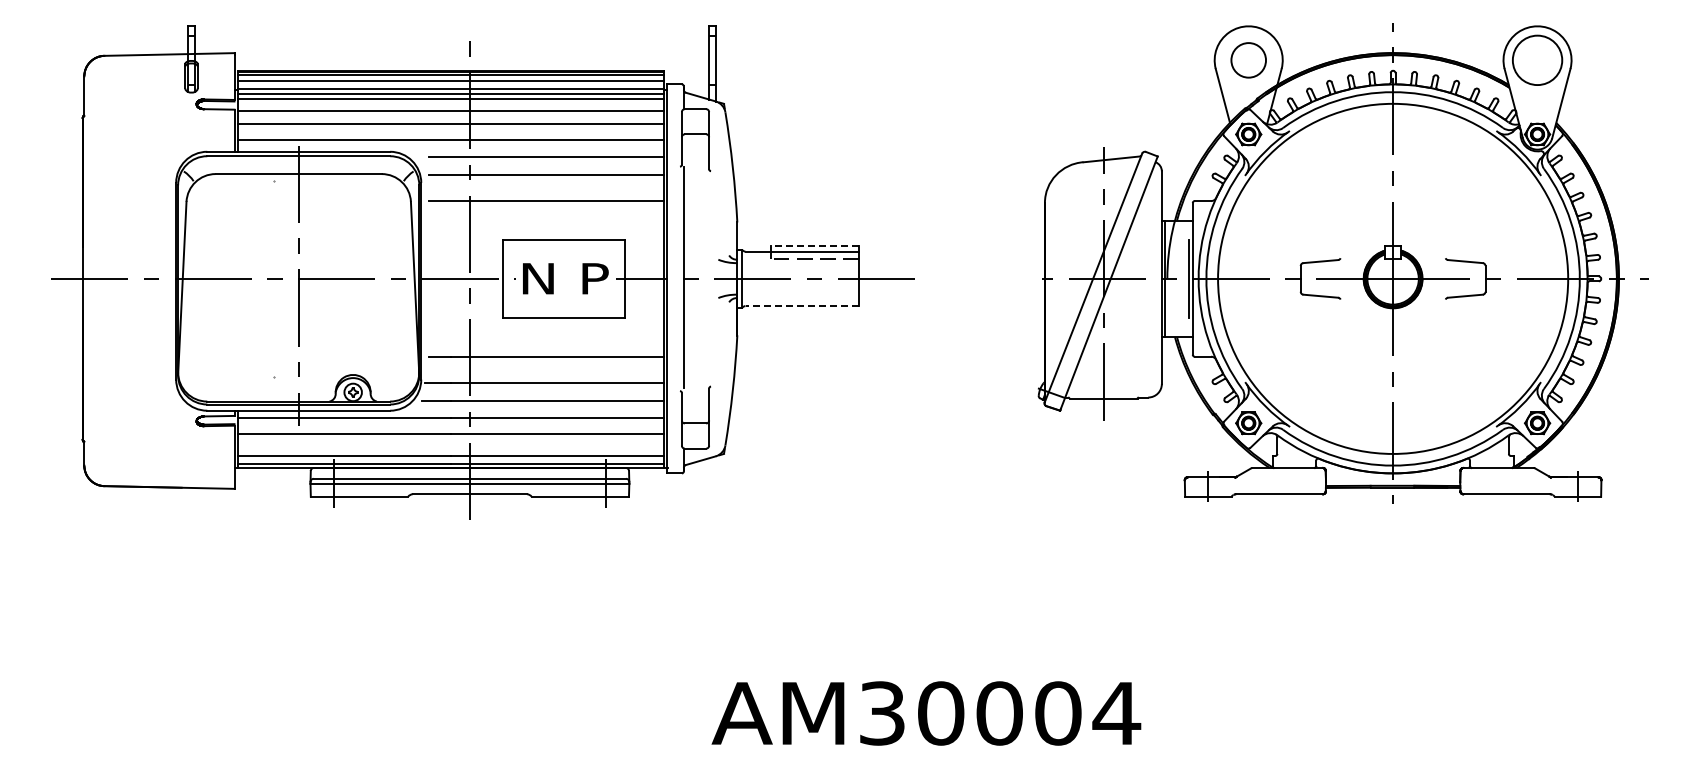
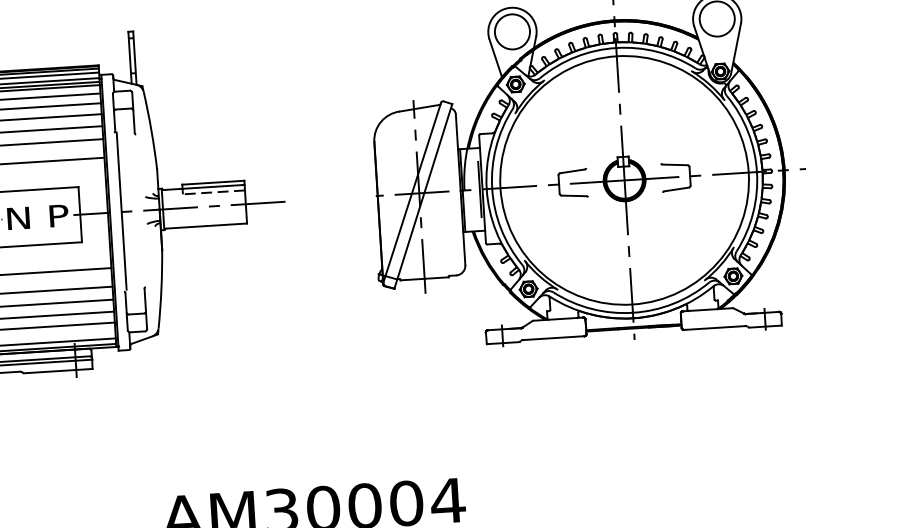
circle: (1248, 60) -> (512, 32), size x1.43
line: (815, 245) -> (213, 182), dashed -> solid
line: (802, 306) -> (207, 226), dashed -> solid

